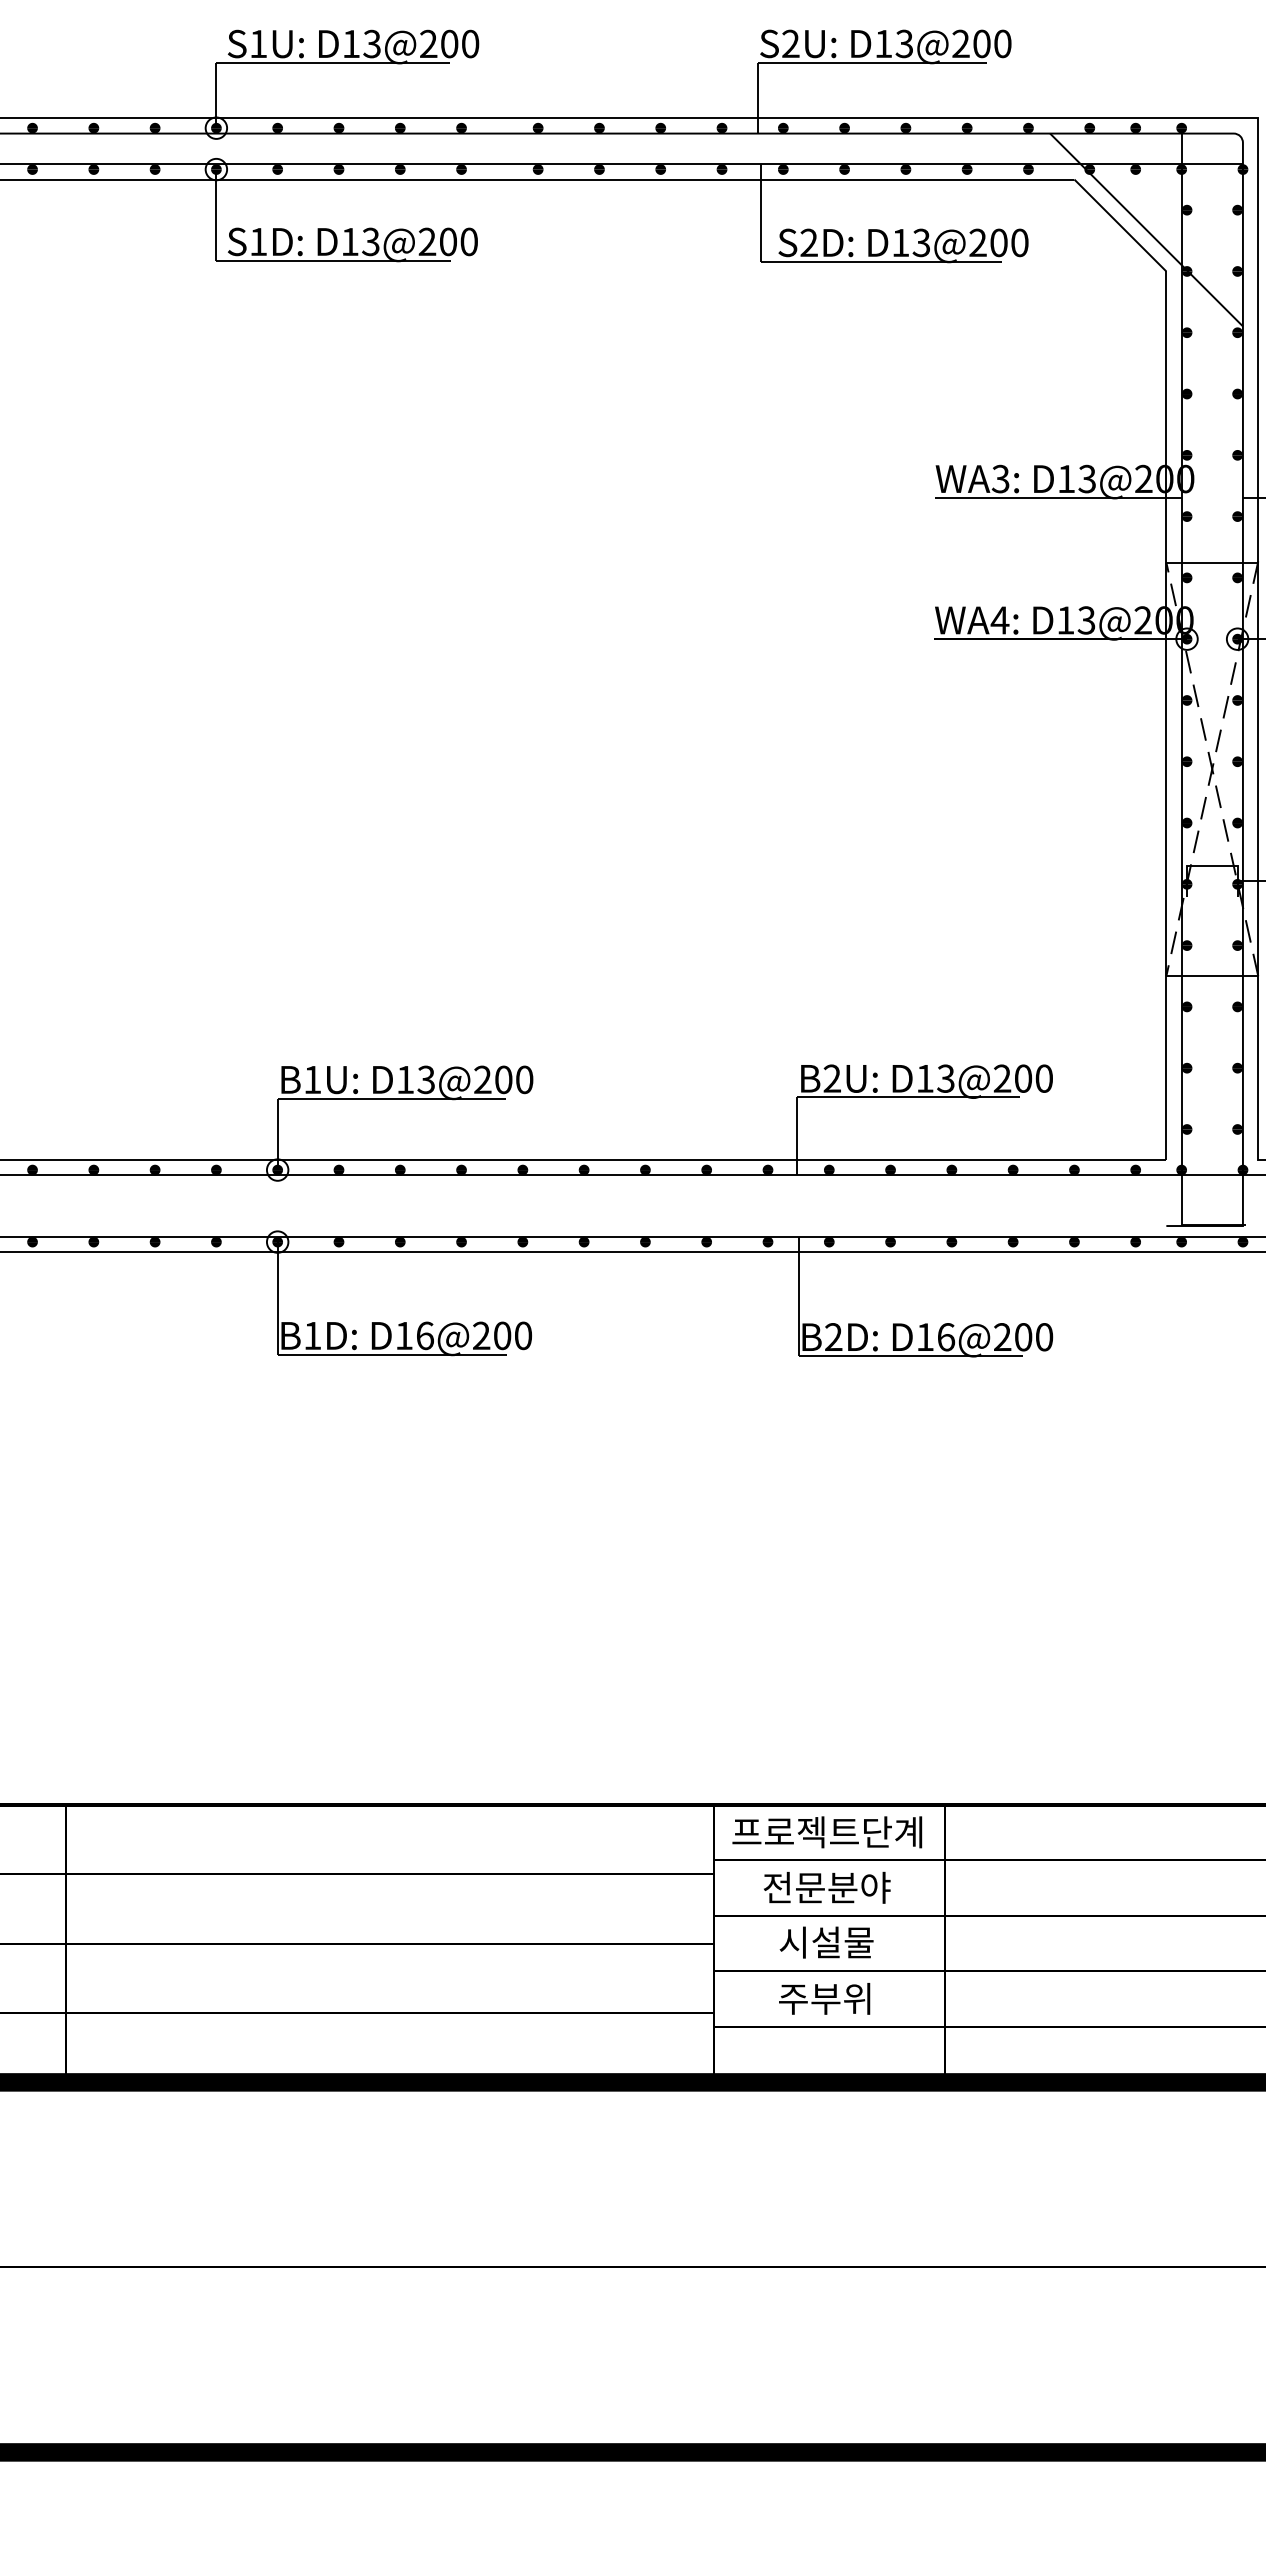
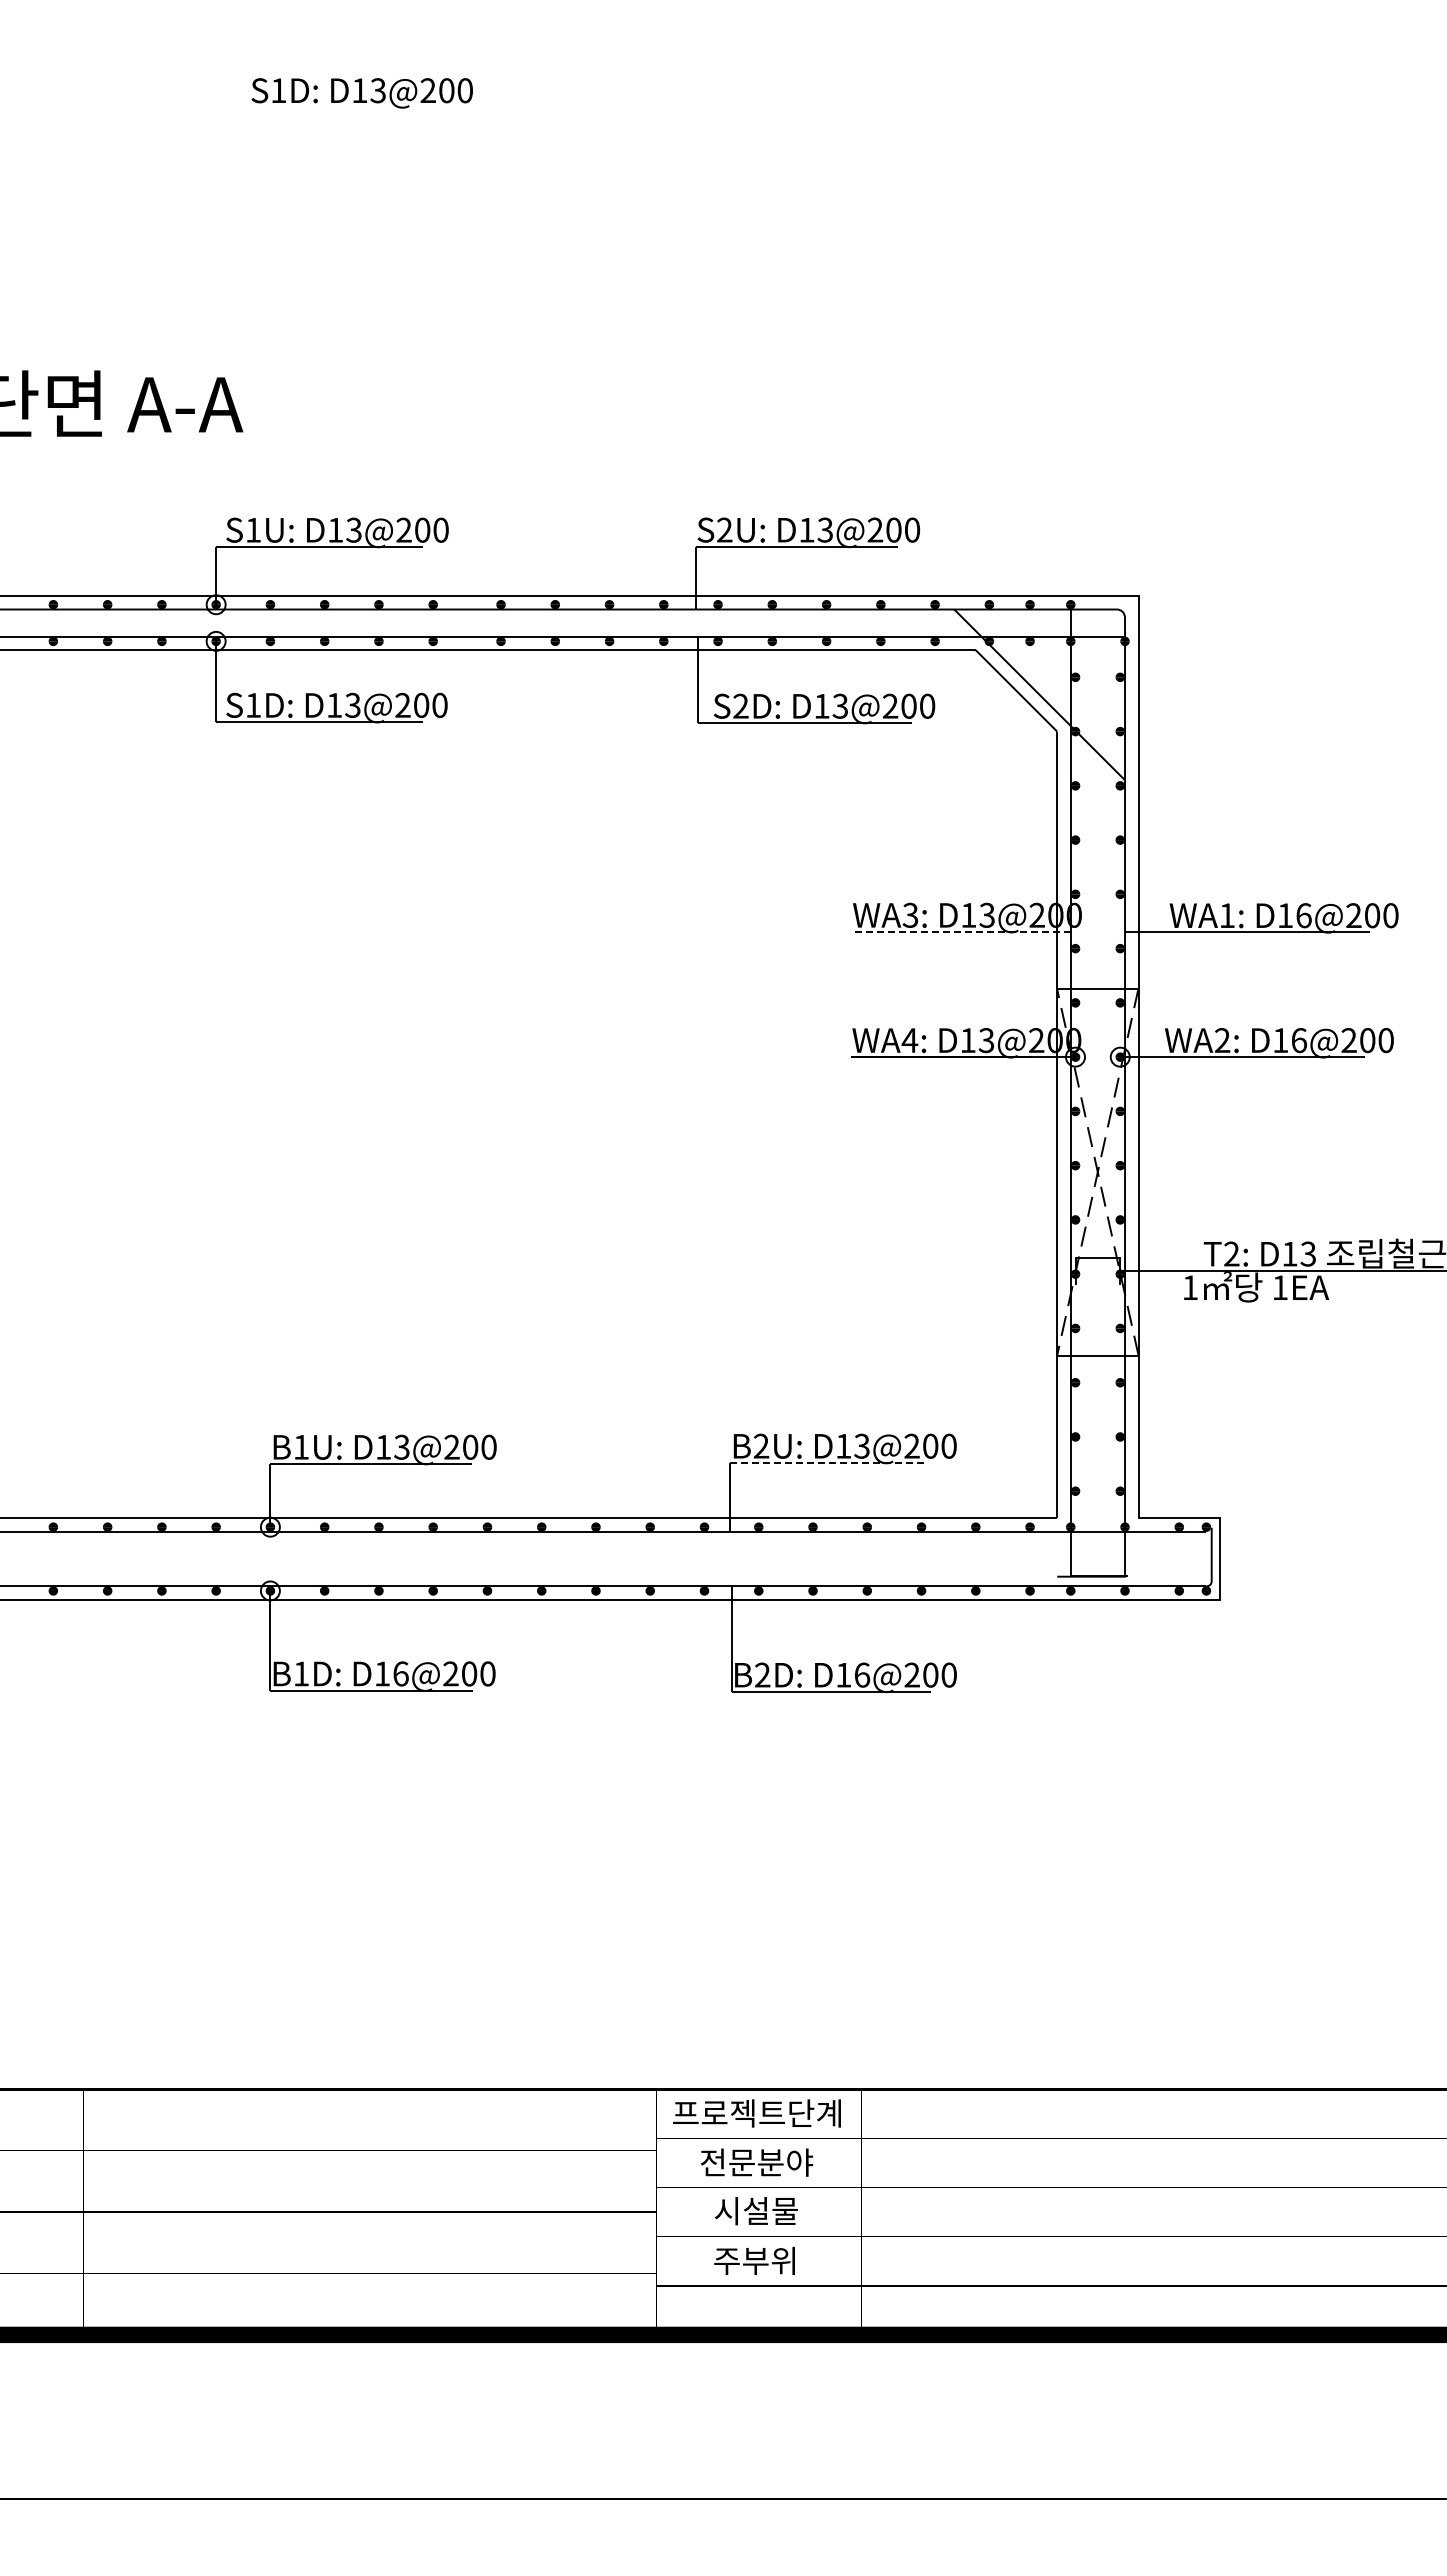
line: (1057, 498) -> (960, 932), solid -> dashed
line: (909, 1097) -> (829, 1462), solid -> dashed

